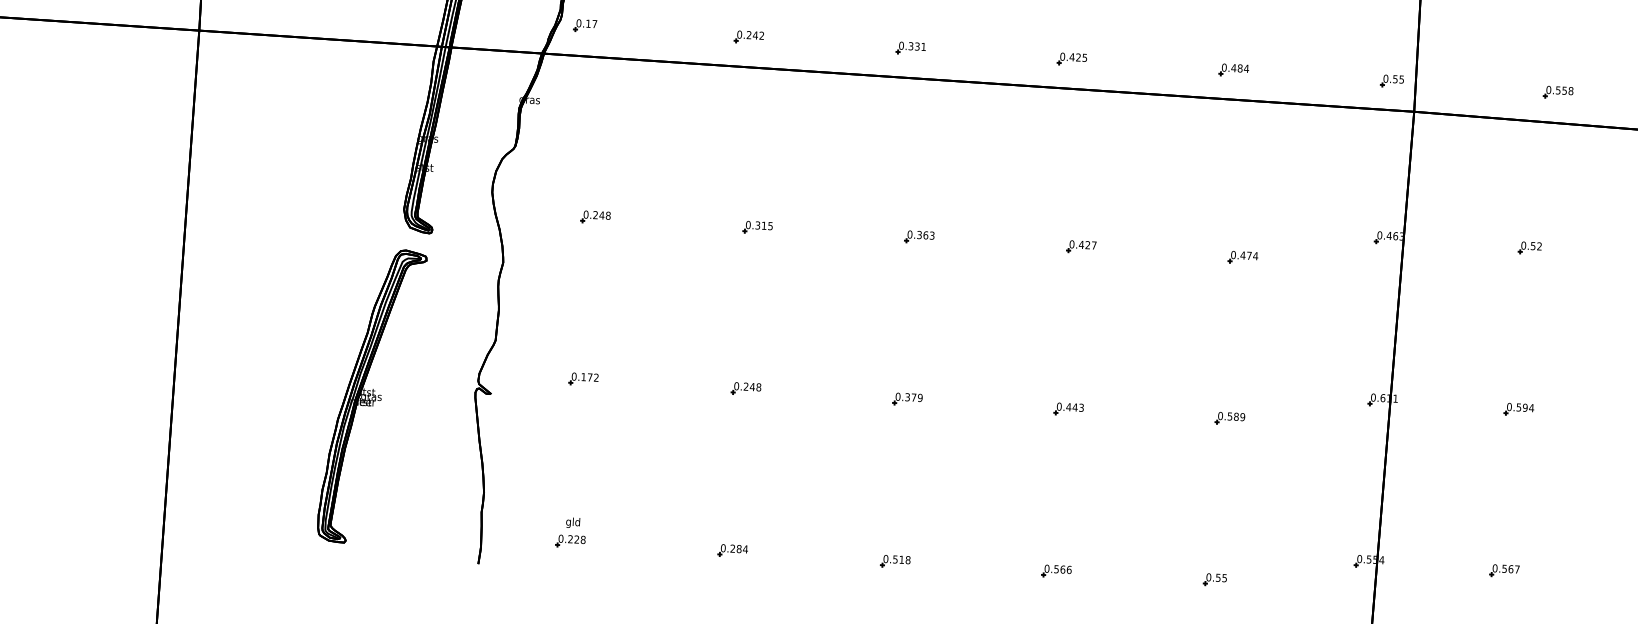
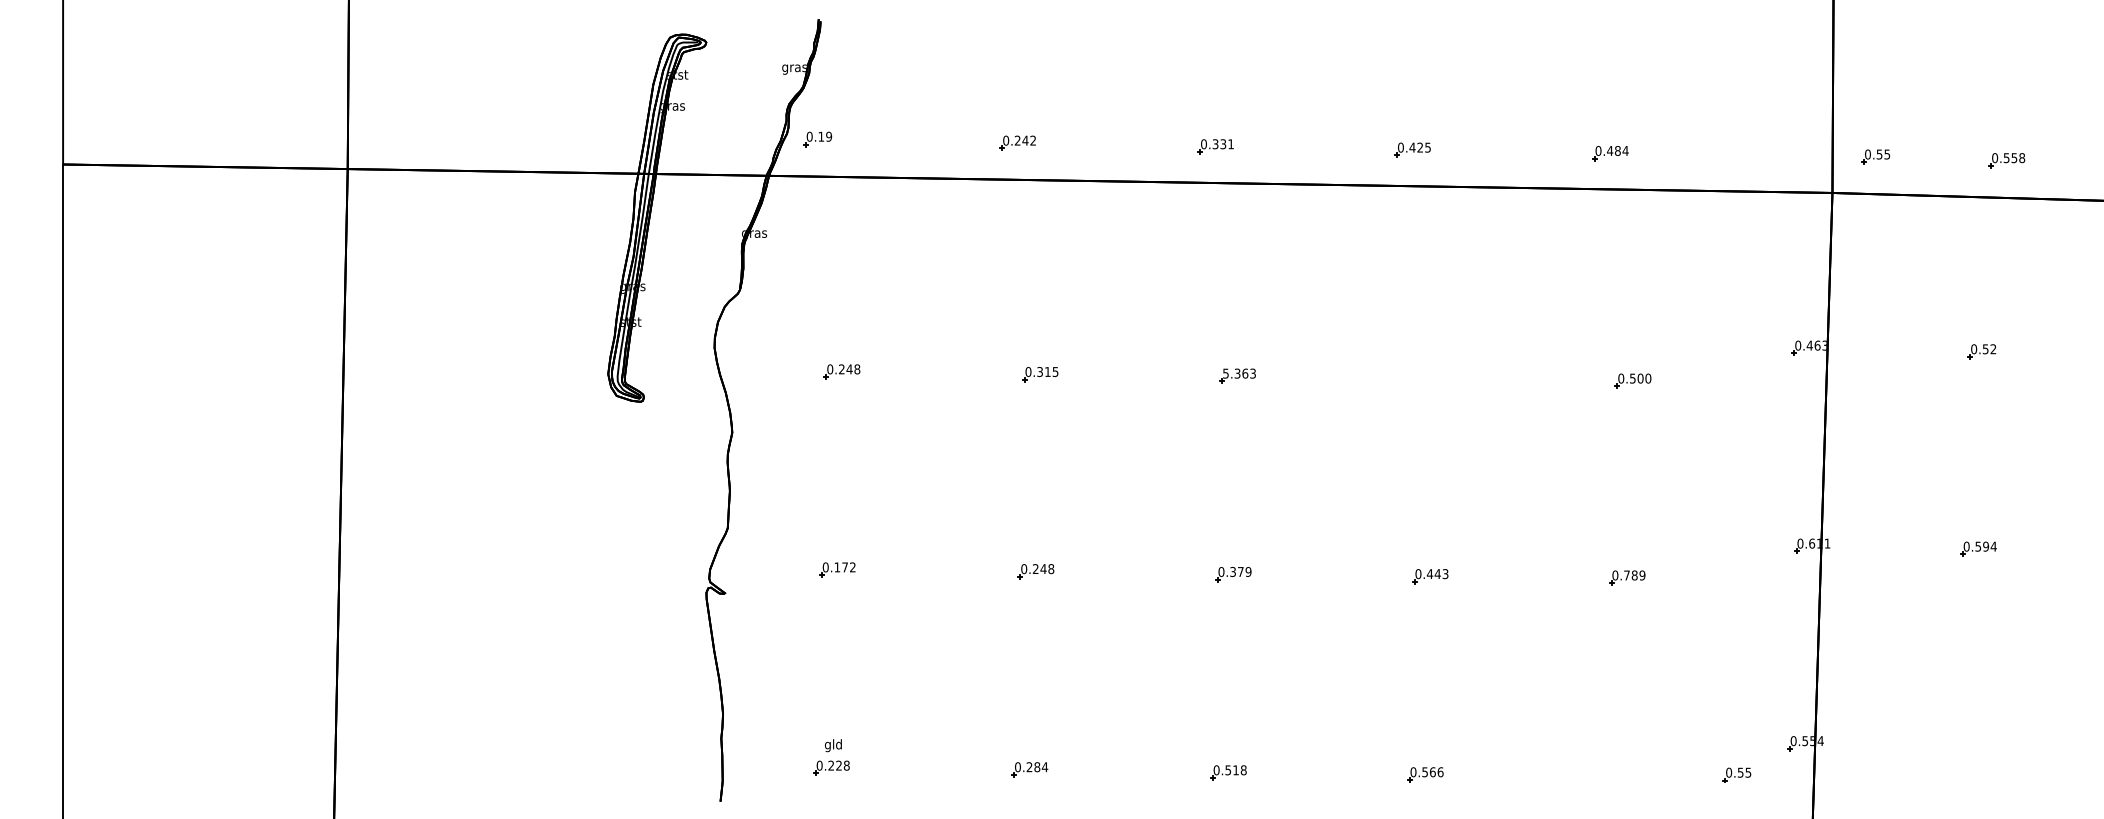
text: (595, 23) -> (829, 136), 0.17 -> 0.19
part: (1392, 80) -> (1875, 156), moved
text: (909, 234) -> (1225, 373), 0.363 -> 5.363
part: (1081, 246) -> (1435, 377), removed
text: (1249, 255) -> (1640, 378), 0.474 -> 0.500
part: (371, 396) -> (580, 603), removed
text: (1229, 416) -> (1626, 575), 0.589 -> 0.789
part: (1504, 570) -> (1970, 746), removed
part: (1214, 579) -> (1736, 774), moved

